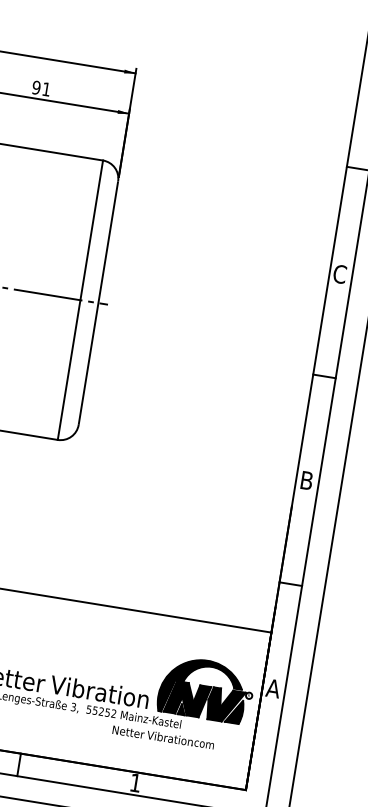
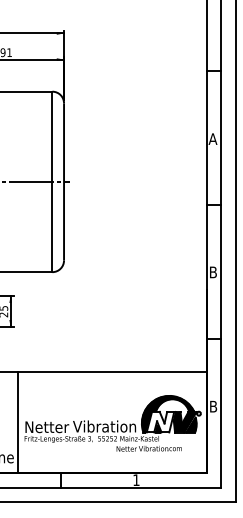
text: (338, 274) -> (212, 139), C -> A
text: (273, 688) -> (213, 406), A -> B
fill: (187, 698) -> (160, 421), removed

